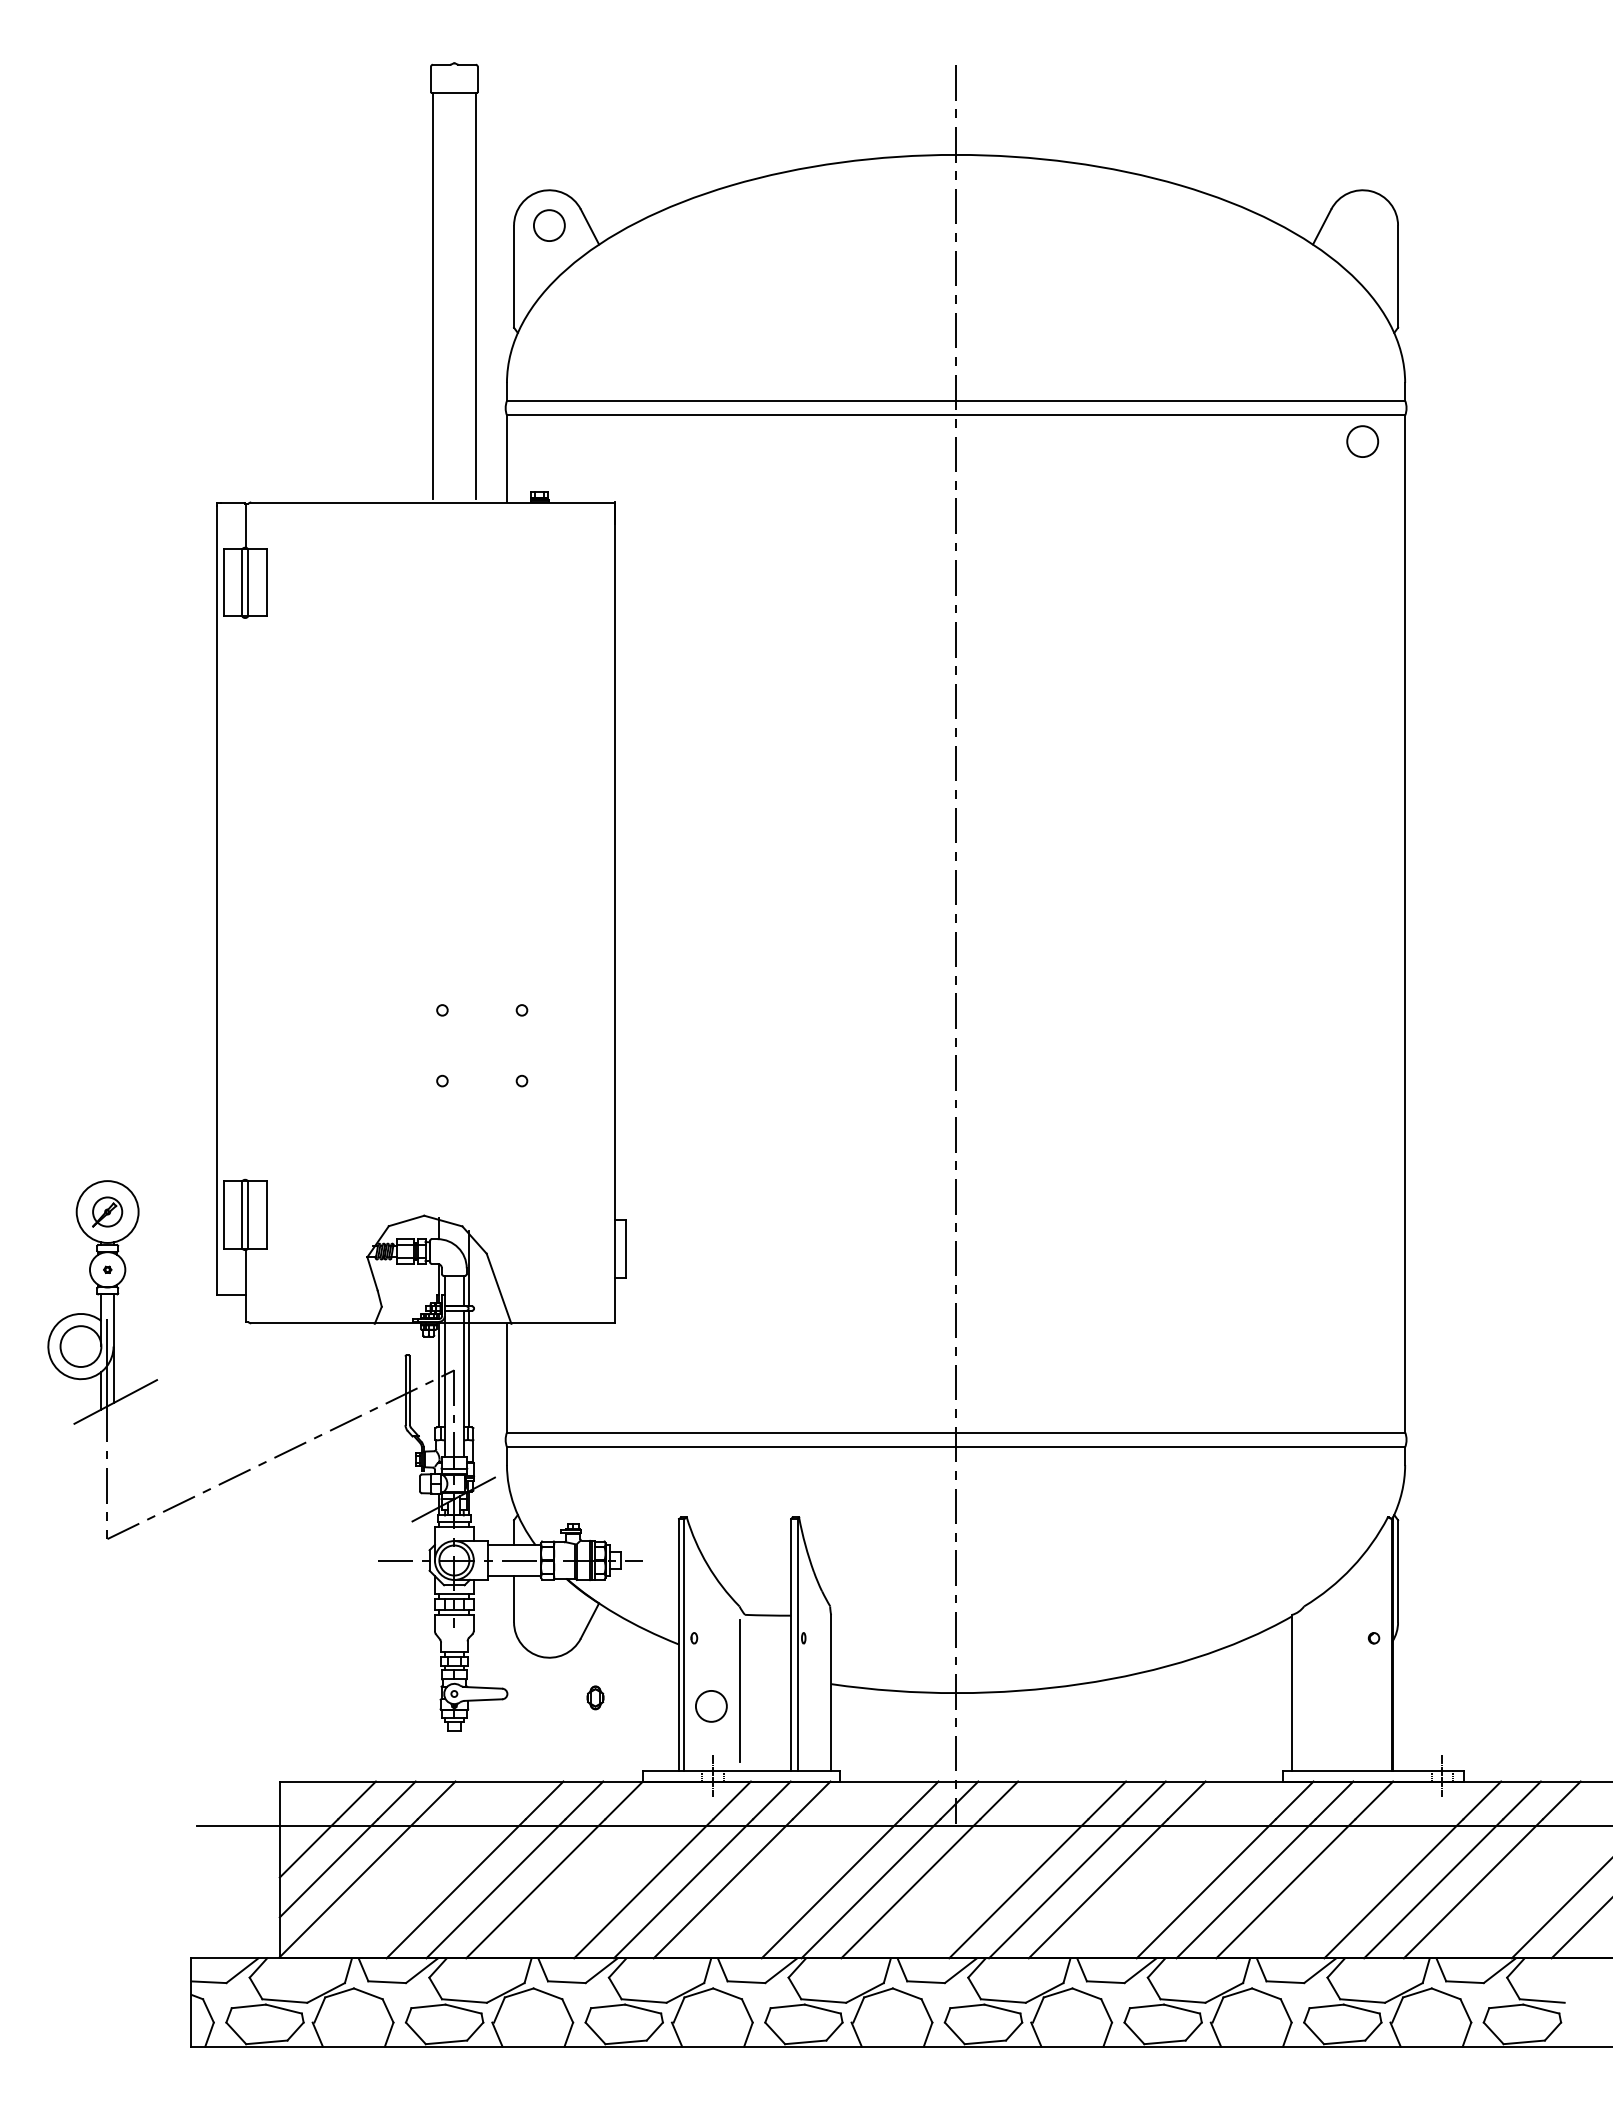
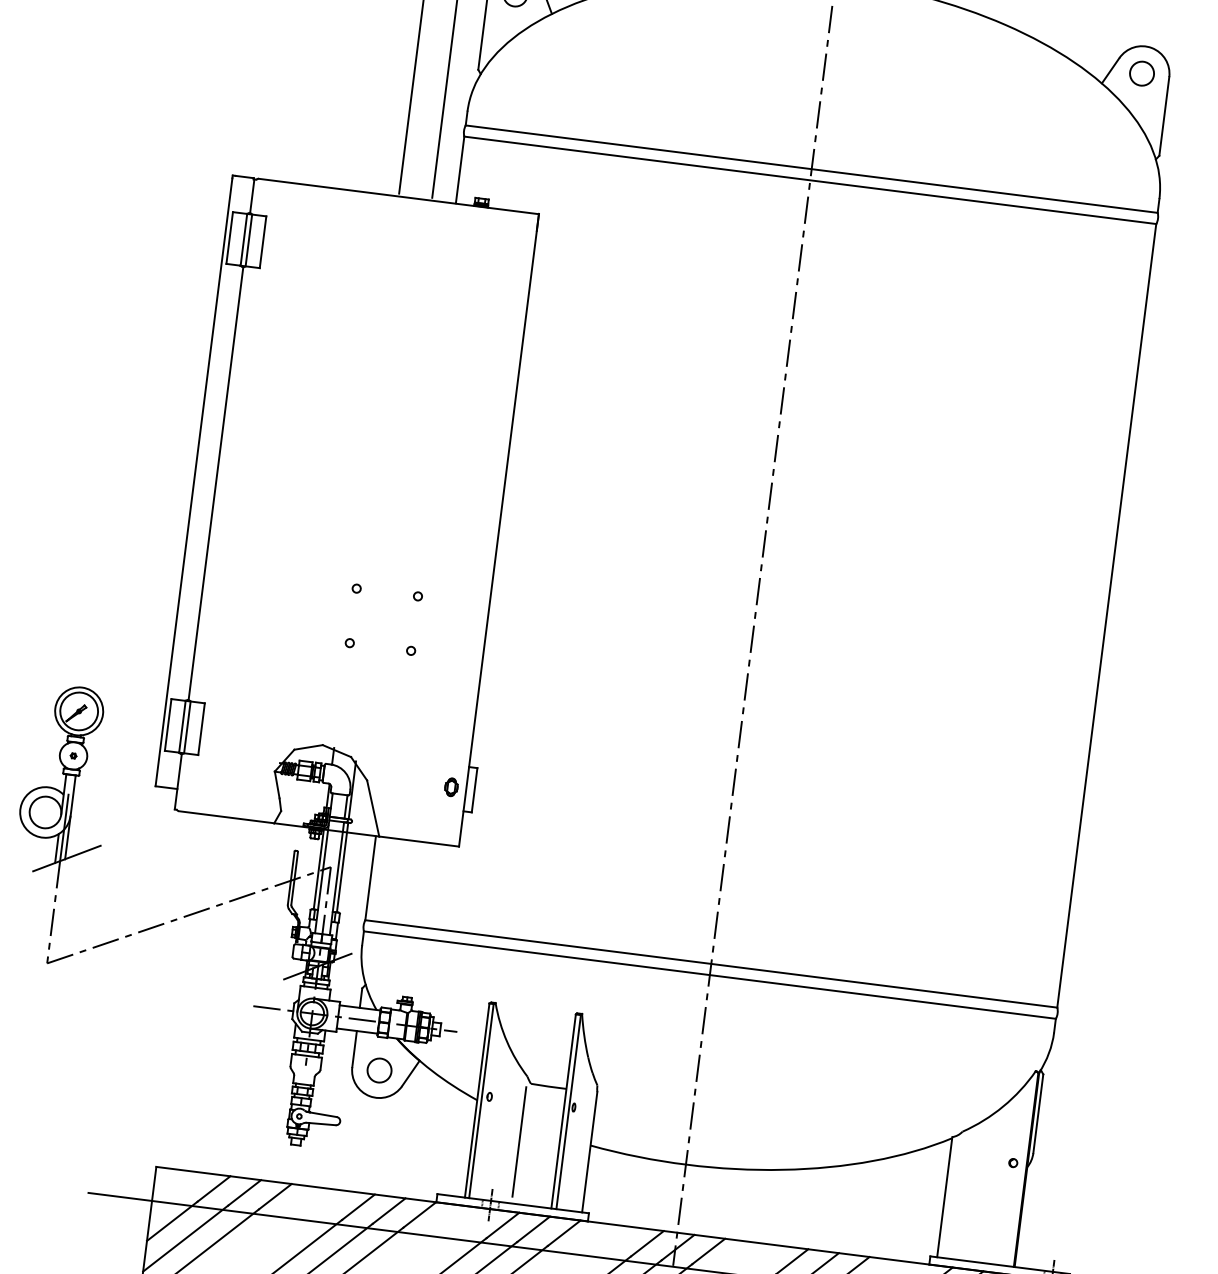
circle: (1362, 441) -> (1141, 73), moved
line: (245, 898) -> (215, 483), added
circle: (107, 1211) -> (79, 711), size x1.67
part: (595, 1697) -> (451, 787), moved
circle: (711, 1706) -> (379, 1070), moved

